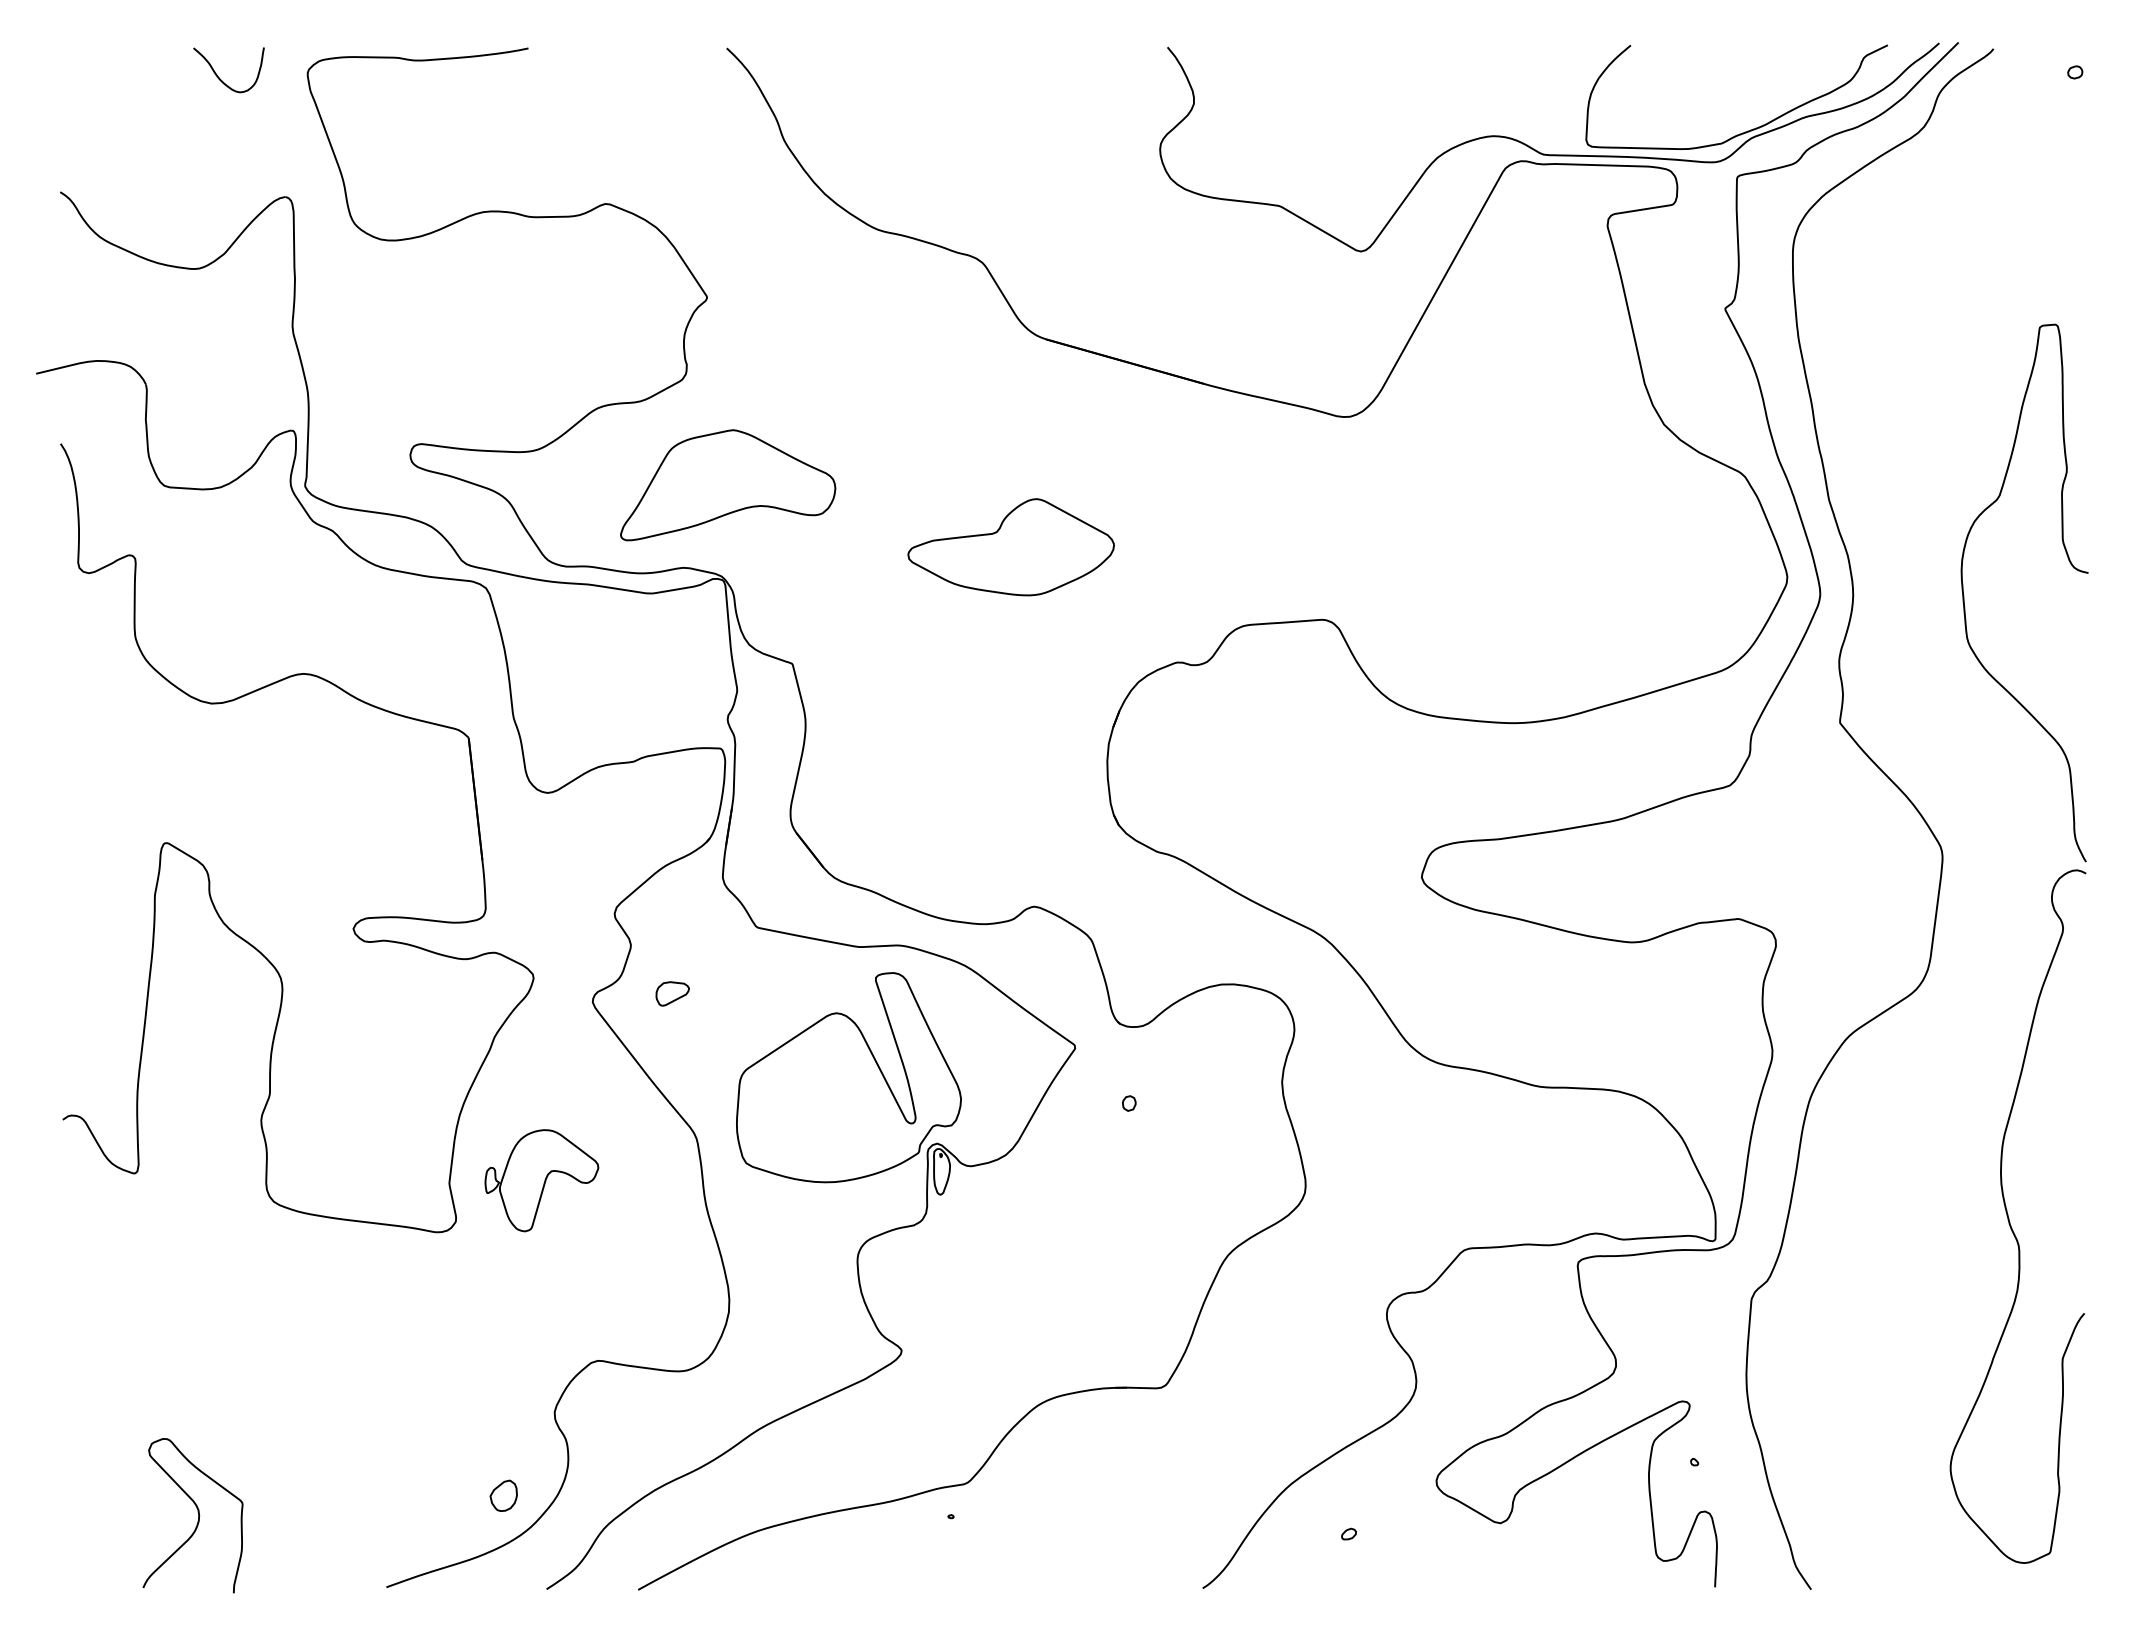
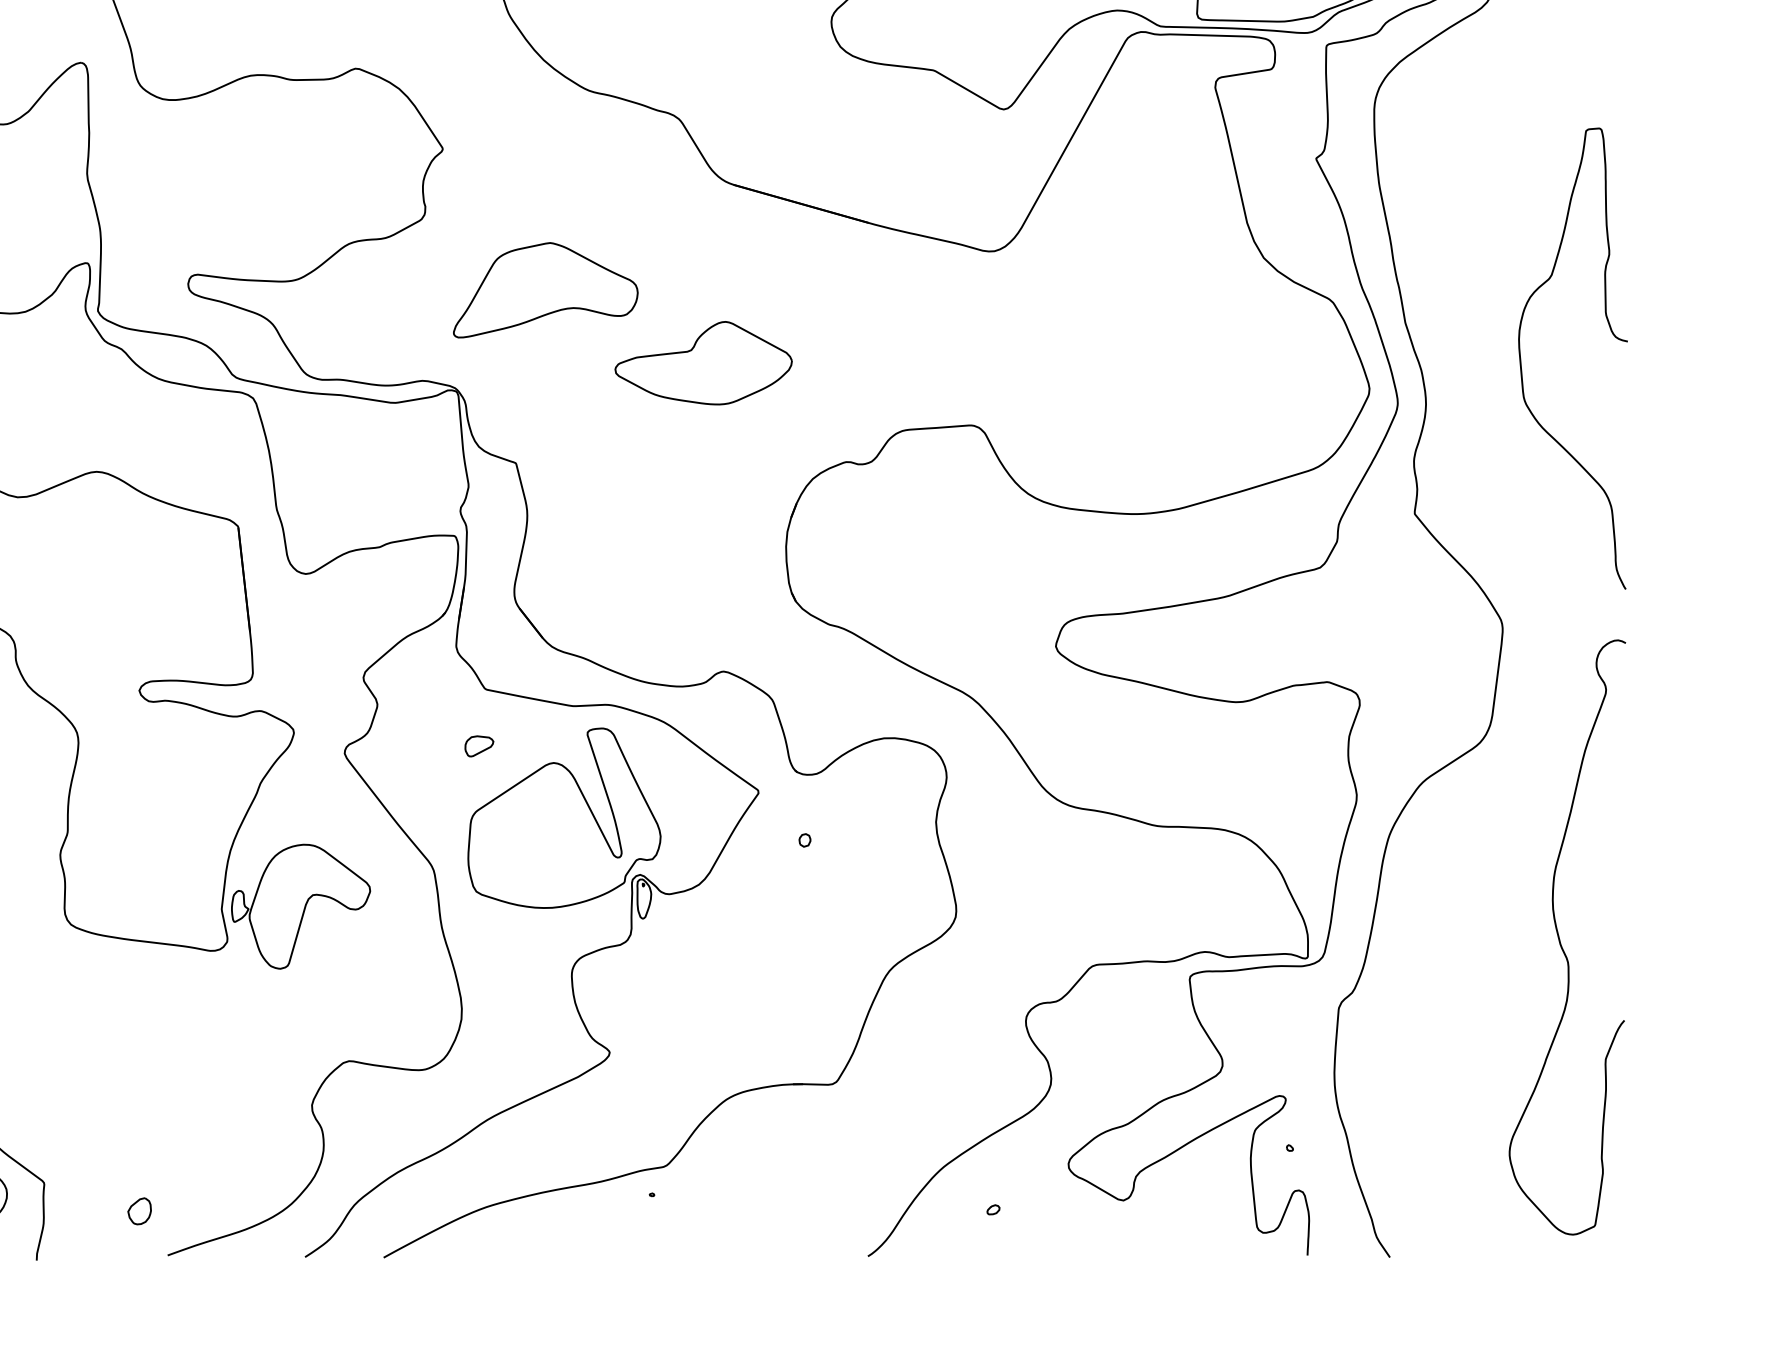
part: (728, 485) -> (546, 290), moved
curve: (2070, 564) -> (1612, 334), moved
part: (672, 993) -> (479, 746), moved
part: (541, 1180) -> (300, 906), size x1.43
part: (503, 1495) -> (139, 1211), moved

